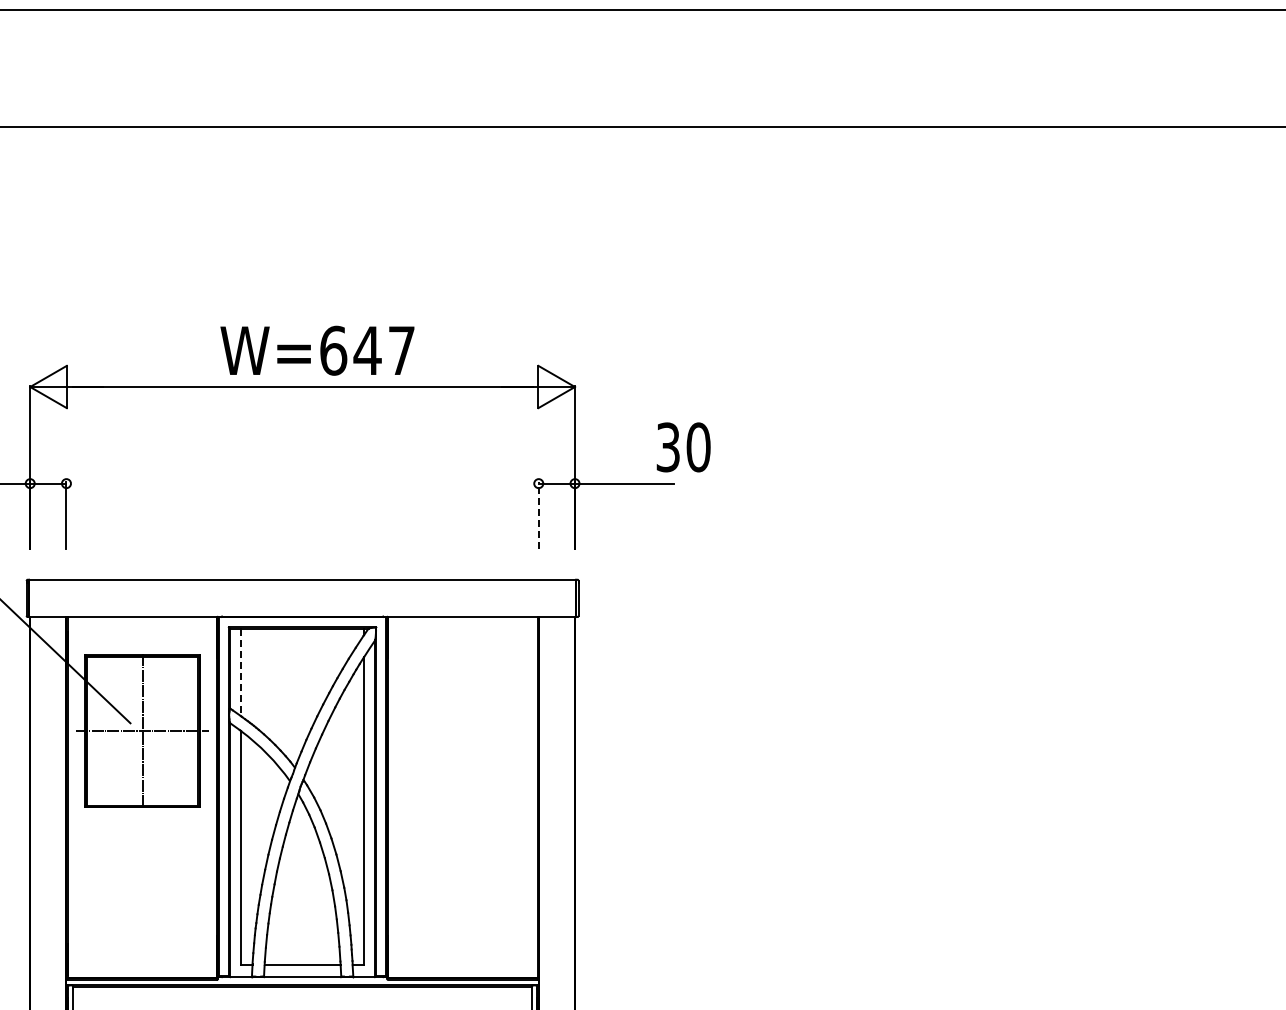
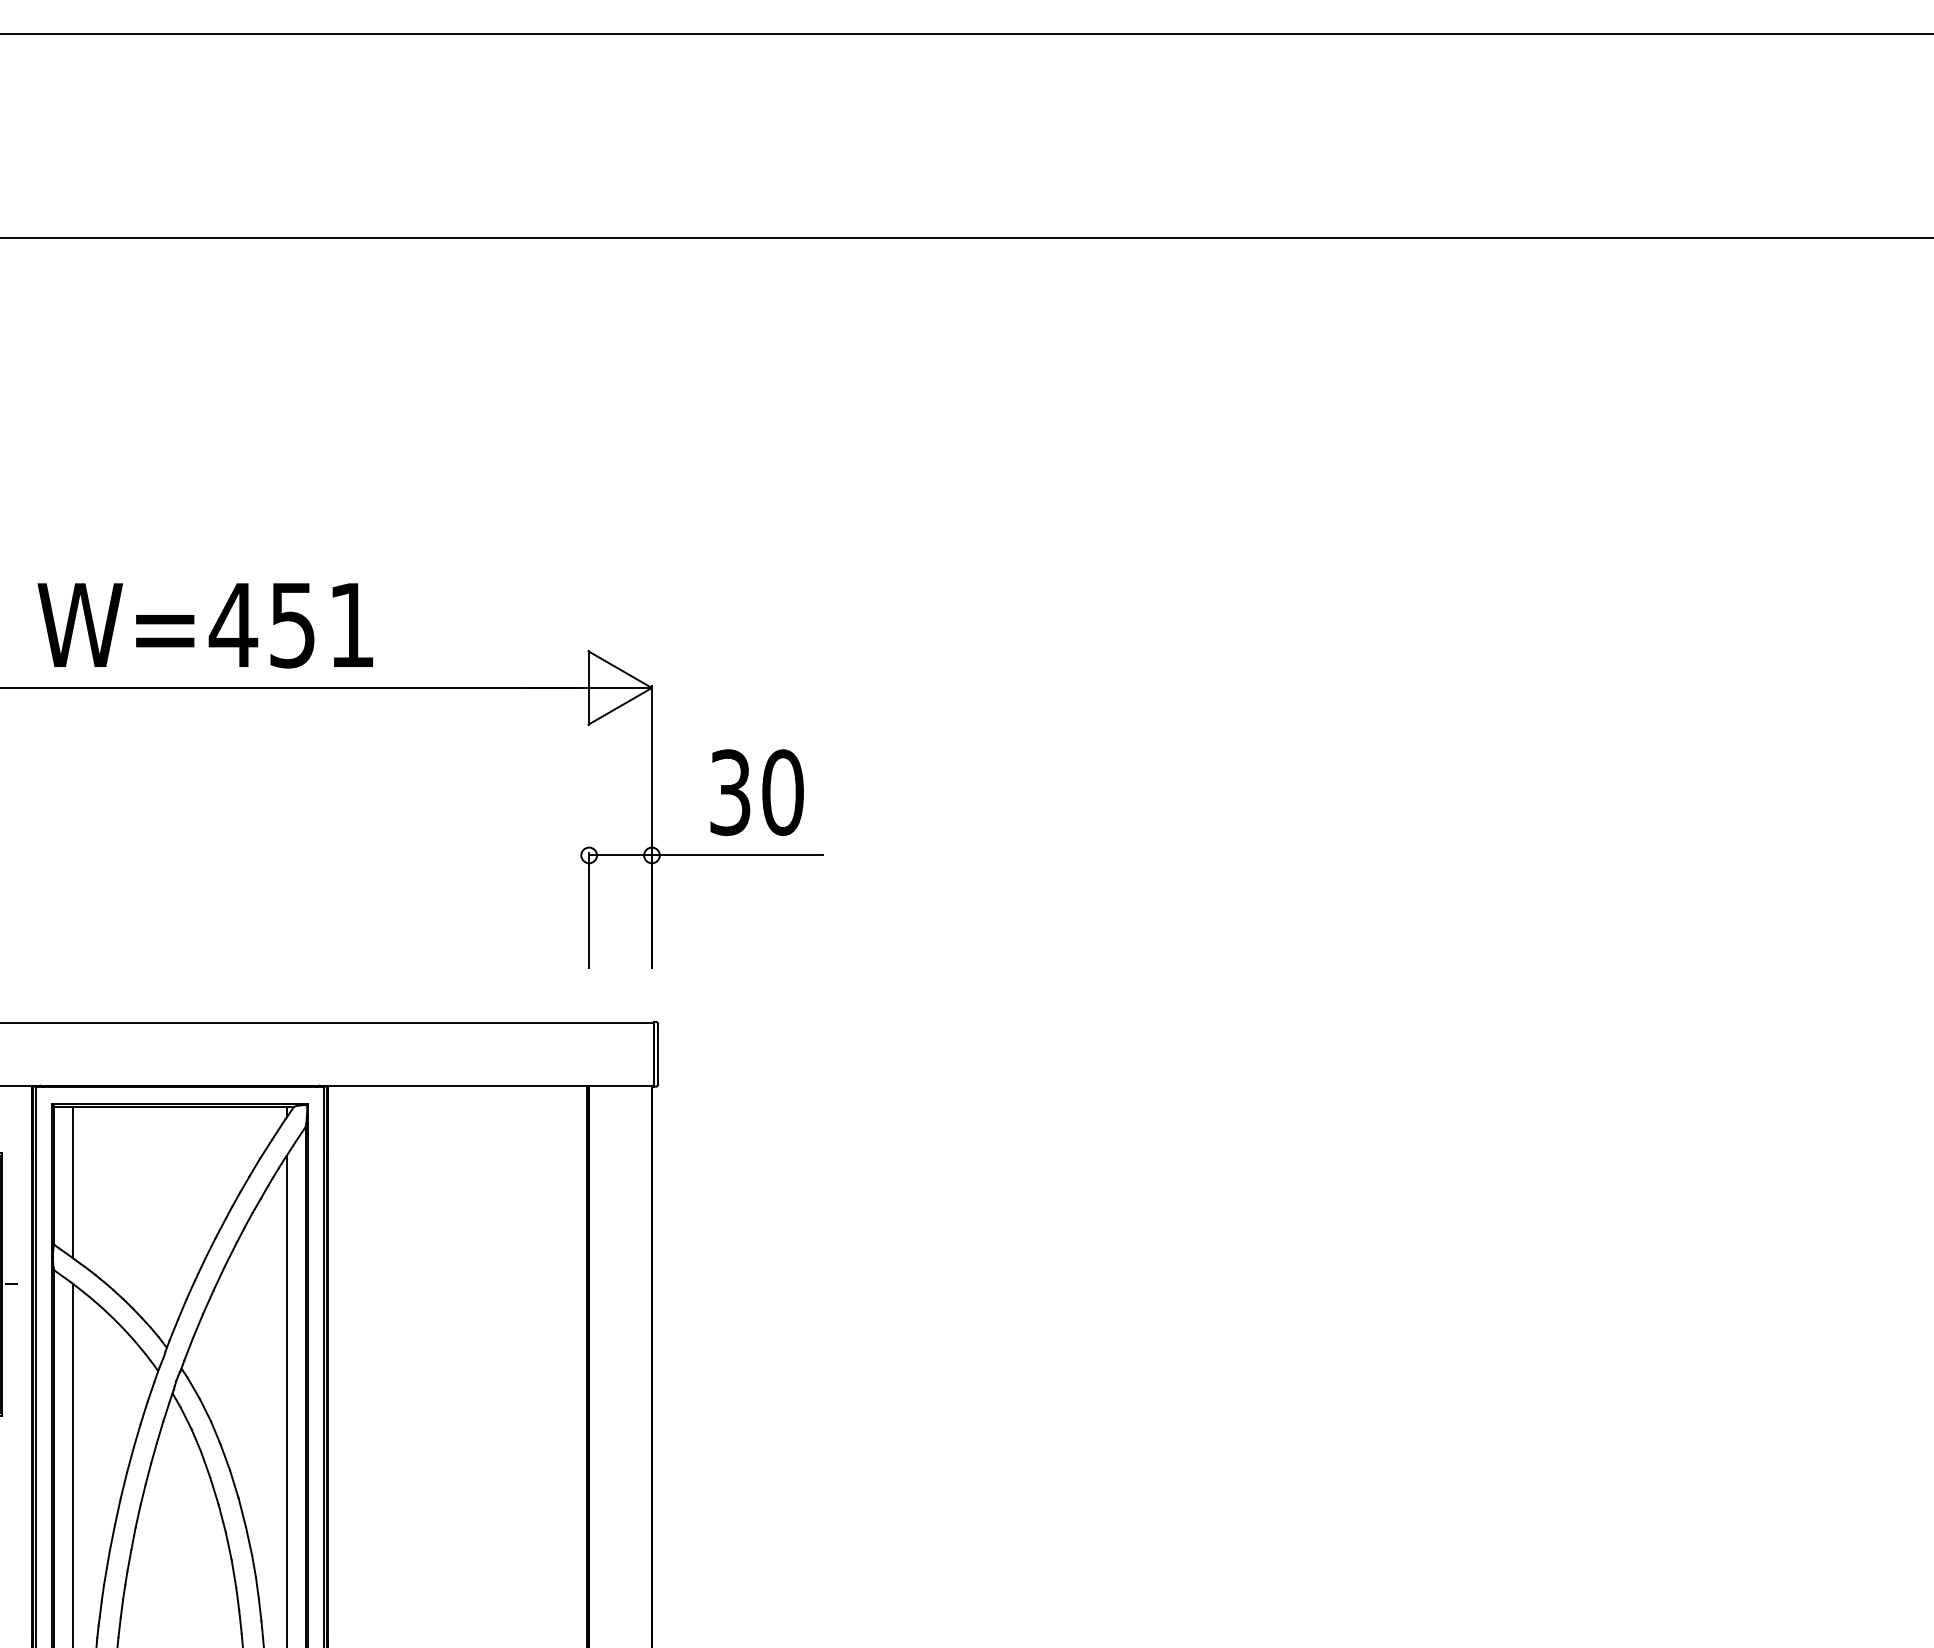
text: (366, 350) -> (290, 624), W=647 -> W=451
text: (683, 447) -> (756, 792), moved
line: (538, 515) -> (588, 910), dashed -> solid
line: (241, 672) -> (74, 1182), dashed -> solid

